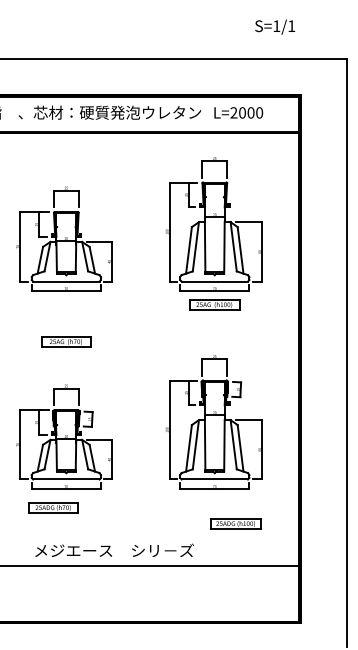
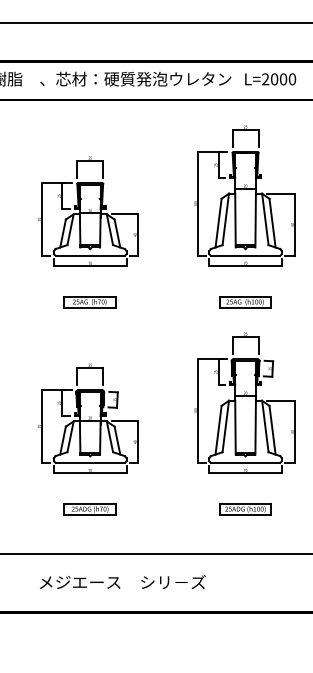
part: (214, 304) -> (245, 301), moved
part: (66, 341) -> (90, 301), moved
part: (53, 507) -> (90, 508), moved
part: (235, 523) -> (245, 508), moved
text: (114, 550) -> (122, 582), moved

